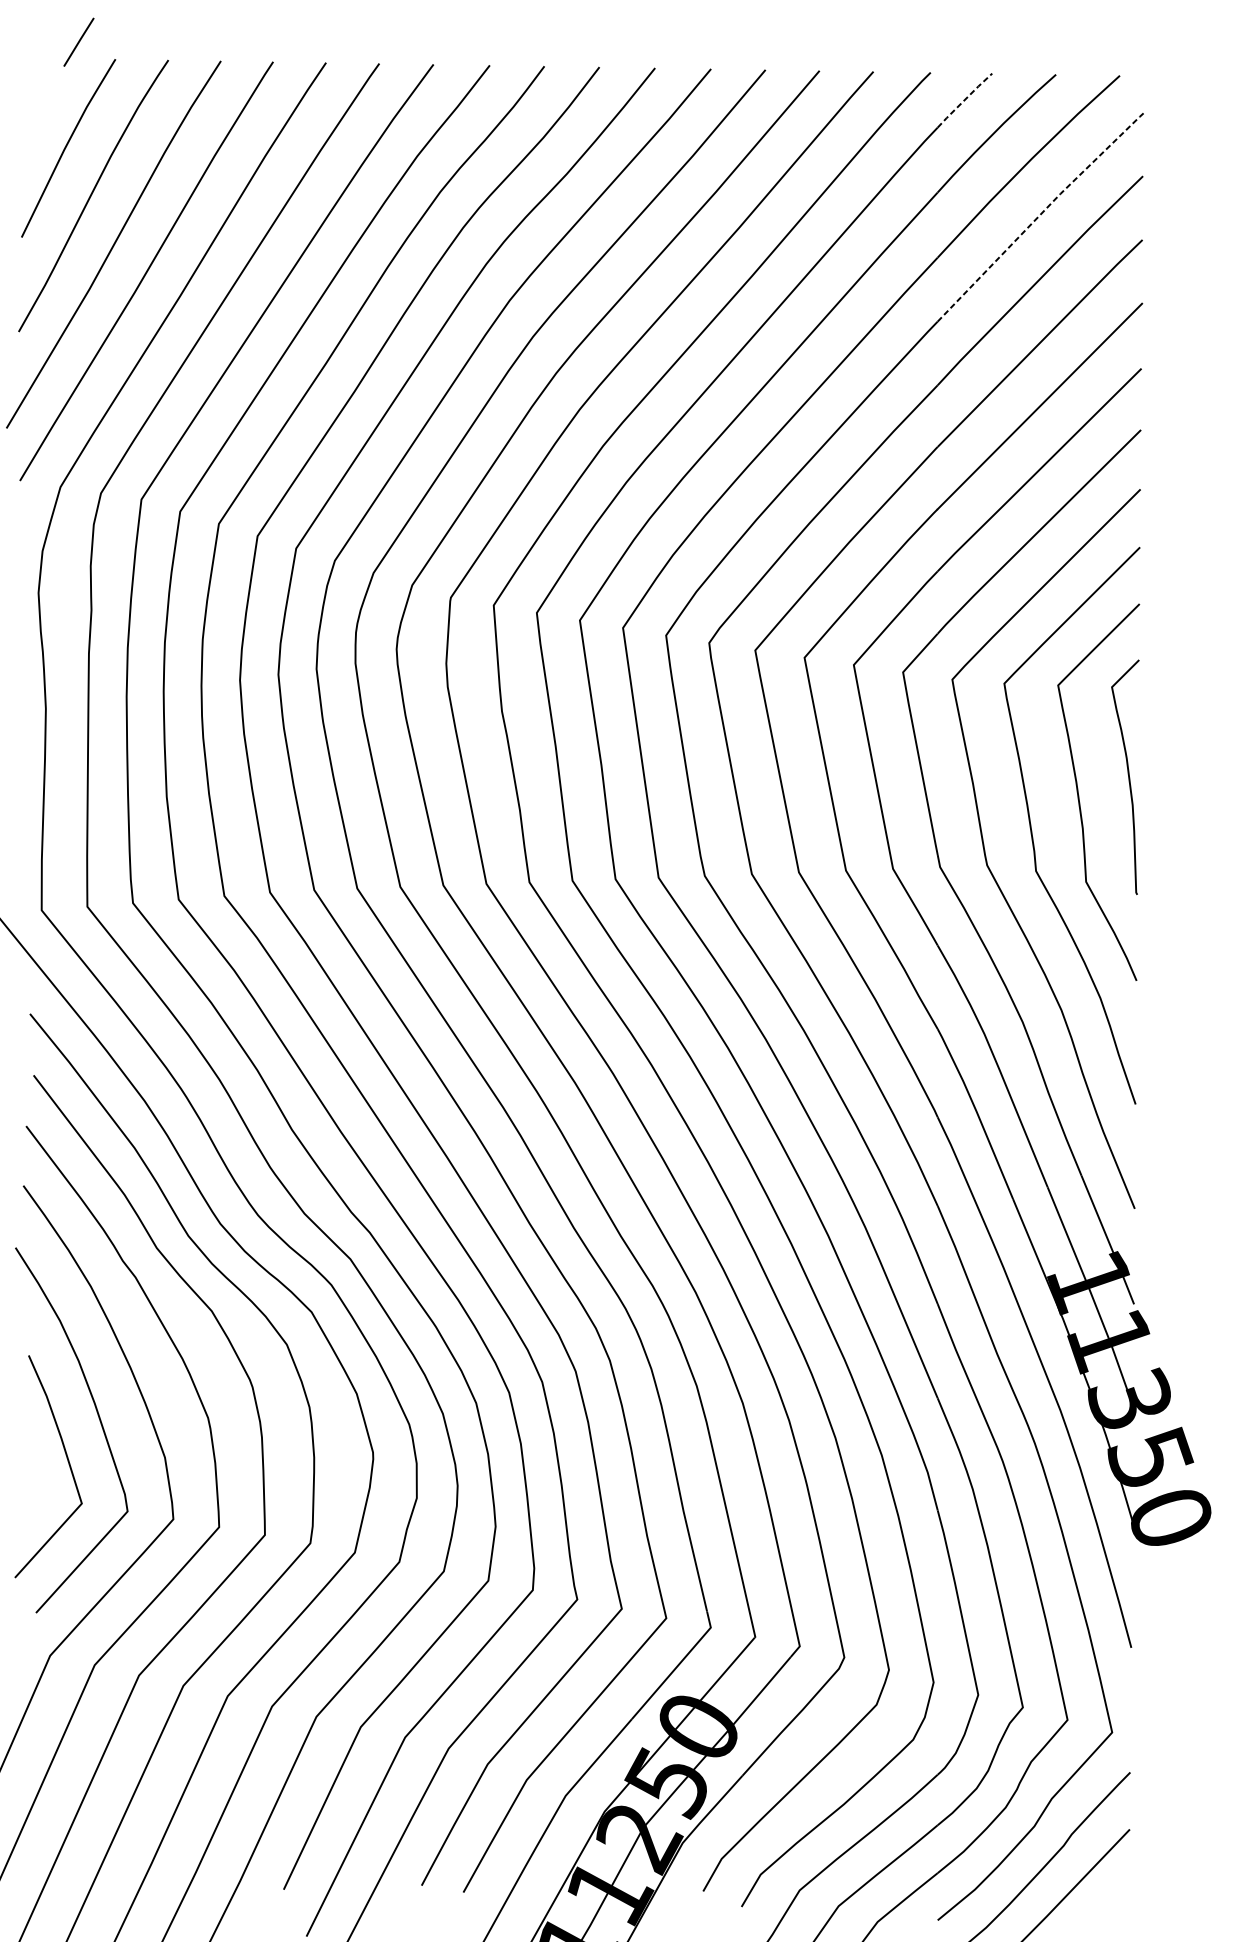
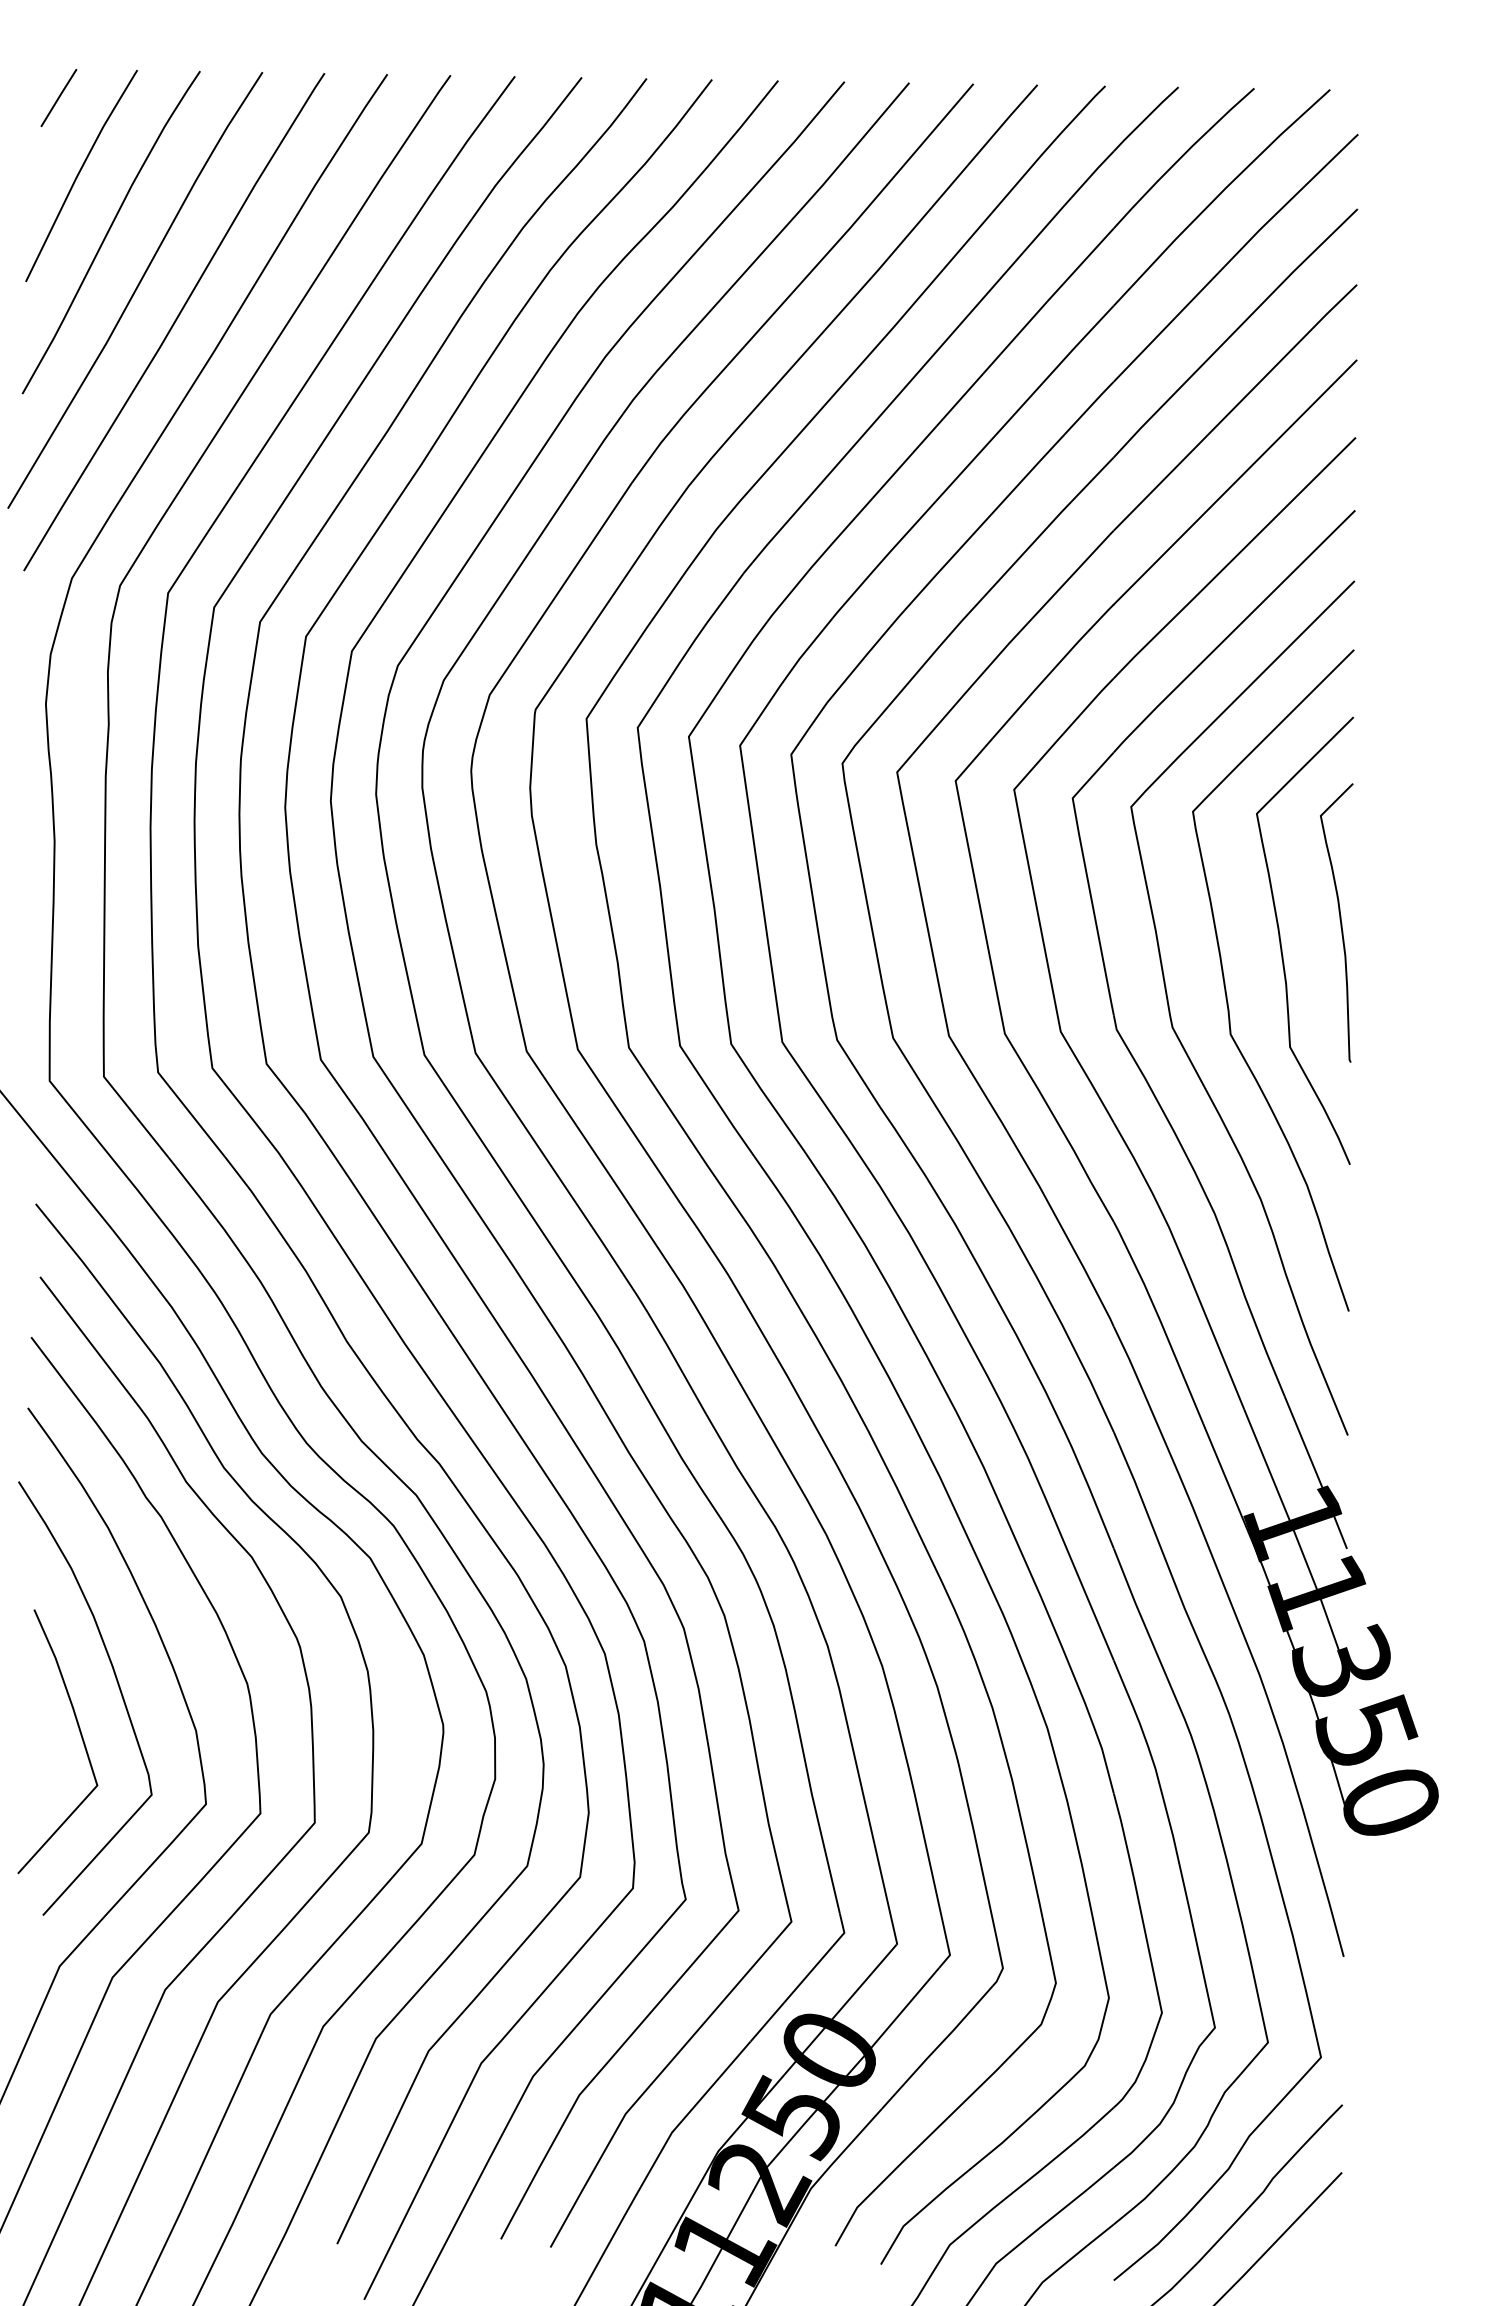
line: (78, 42) -> (58, 98), moved
line: (965, 99) -> (1146, 118), dashed -> solid
line: (1040, 215) -> (1235, 255), dashed -> solid

